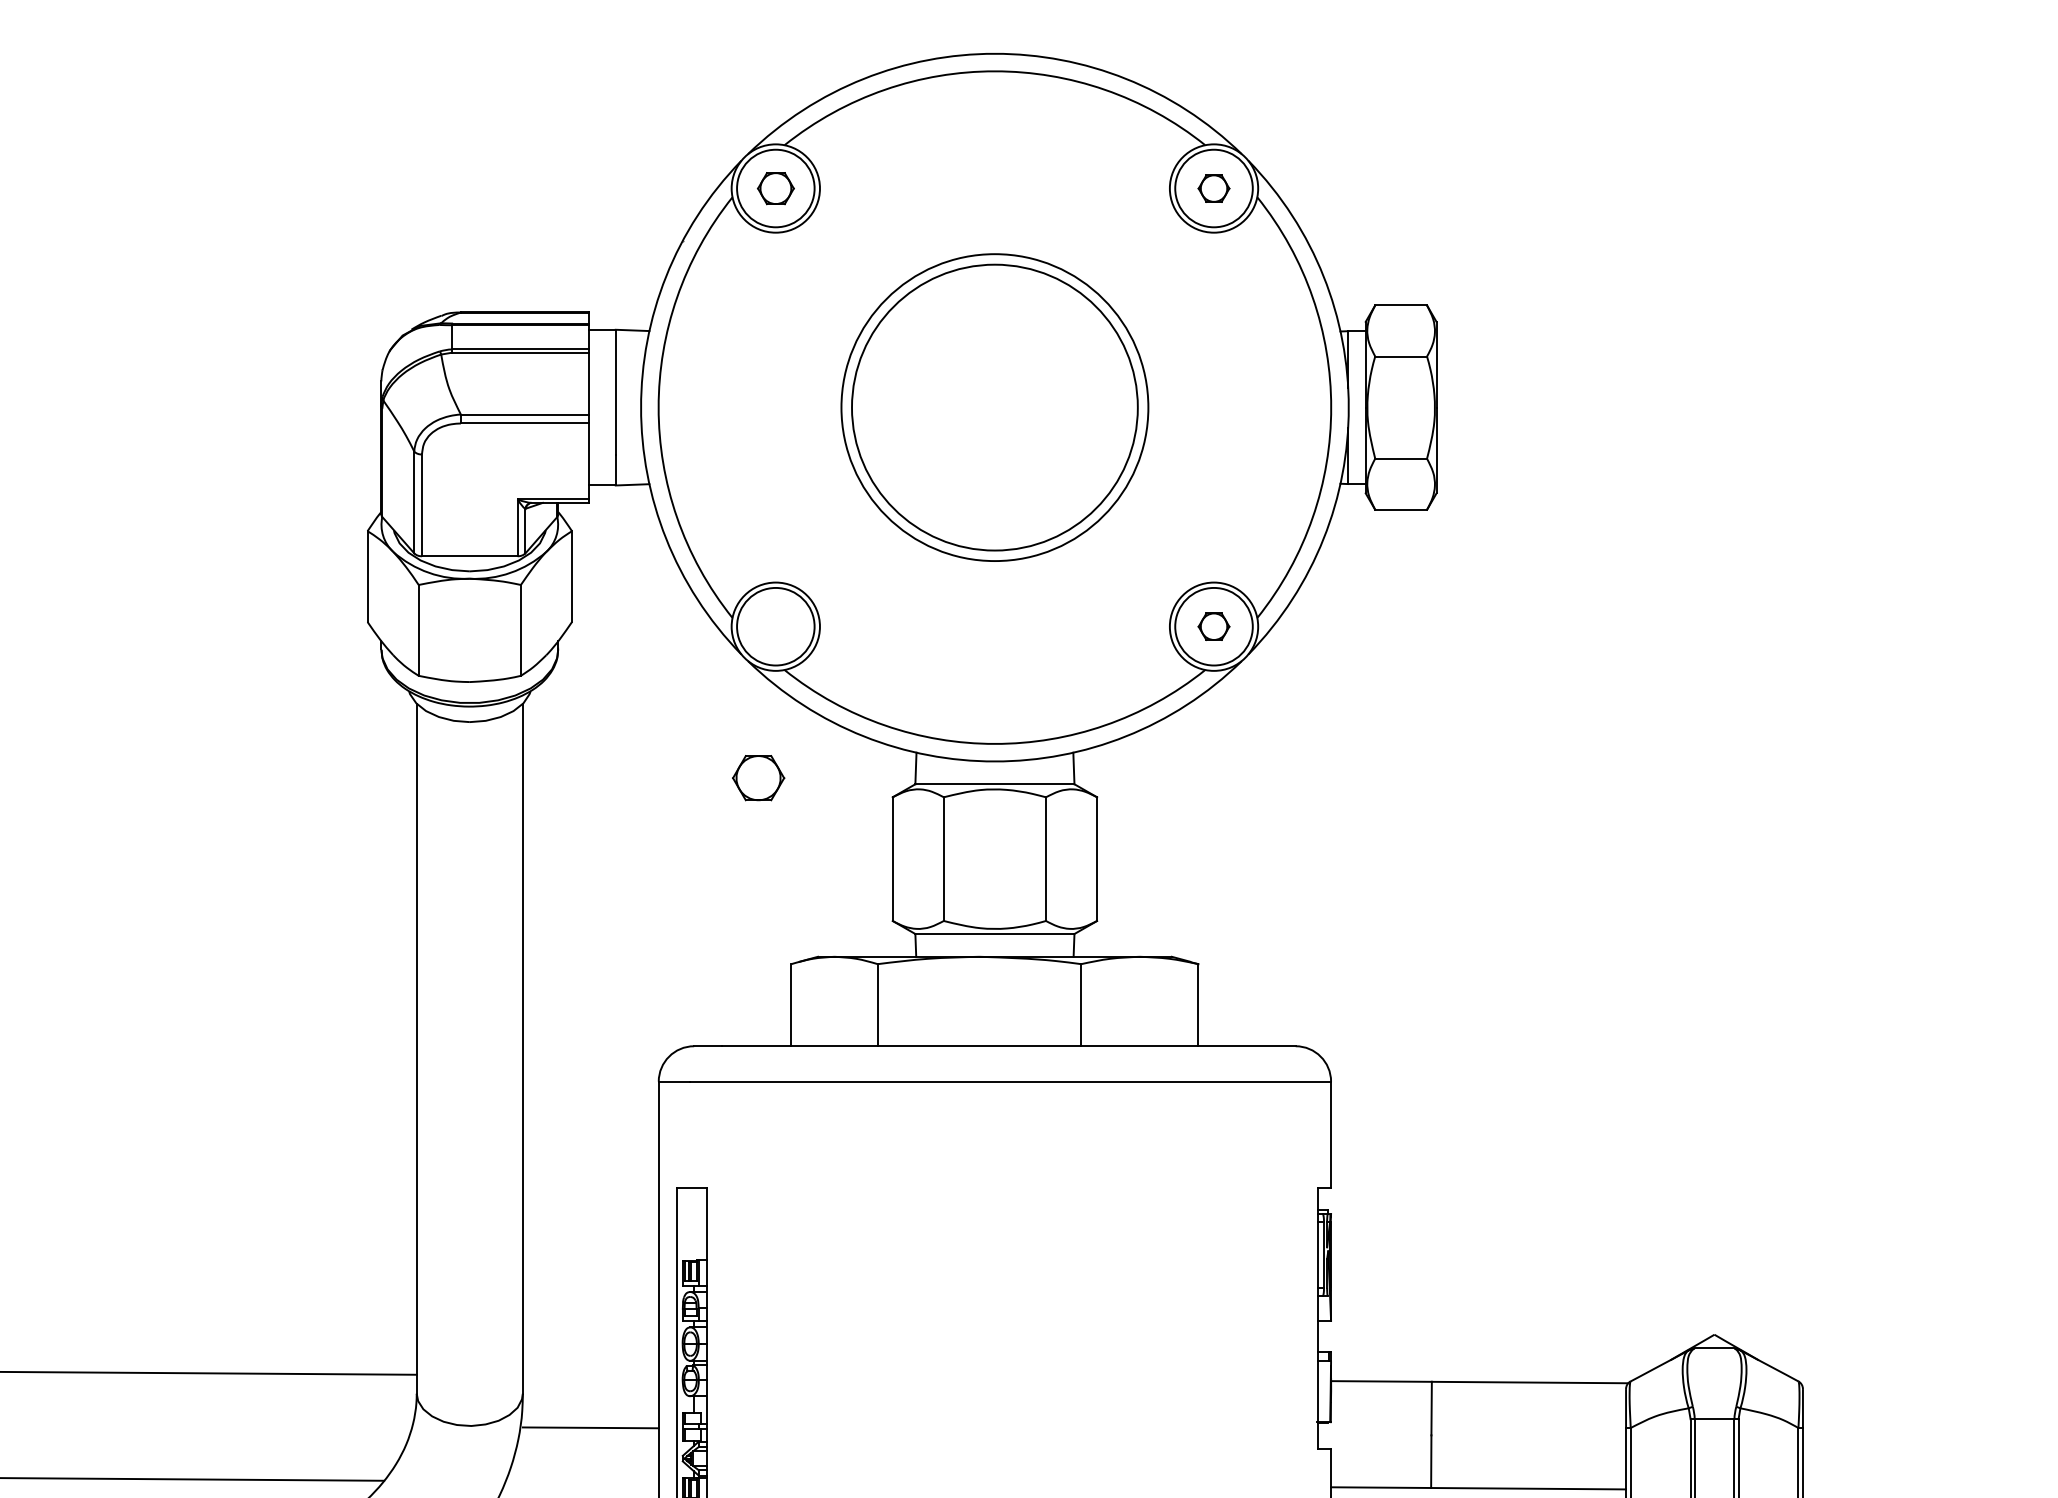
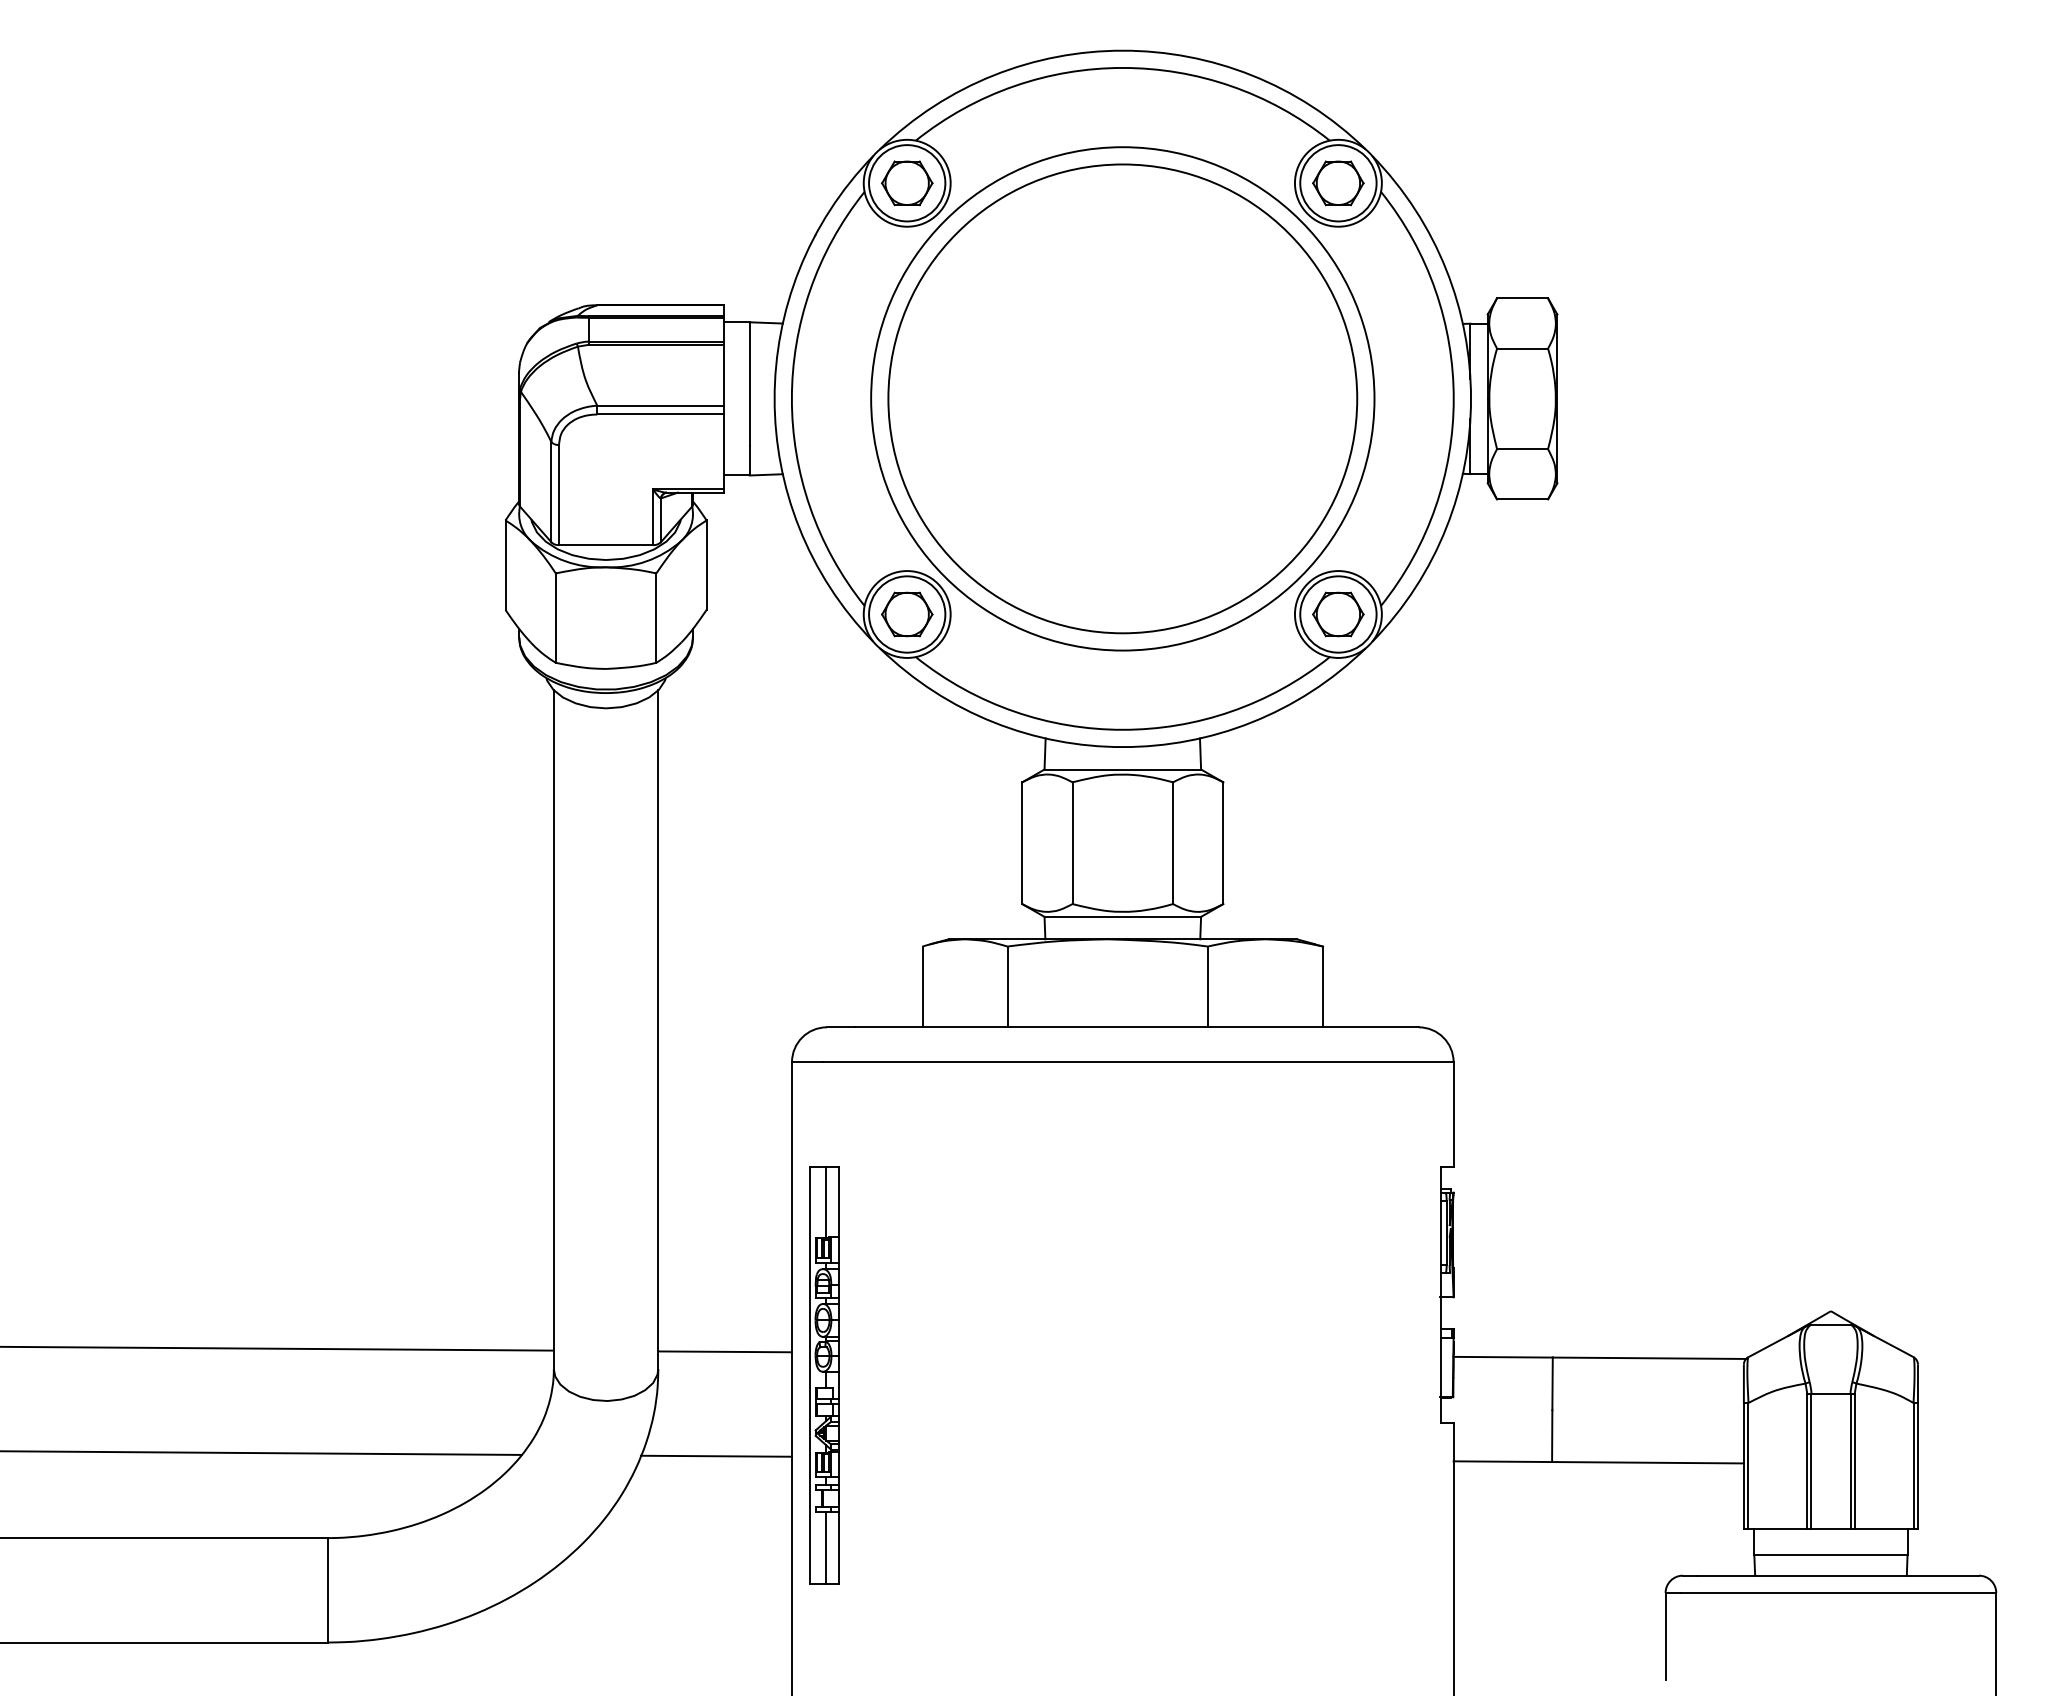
part: (776, 188) -> (907, 183), size x1.43
part: (1214, 188) -> (1338, 183), size x1.67
circle: (994, 407) -> (1122, 398), size x1.67
circle: (994, 407) -> (1122, 398), size x1.67
part: (1214, 626) -> (1338, 614), size x1.67
part: (758, 778) -> (907, 614), moved
line: (693, 1224) -> (826, 1202), added
line: (591, 1427) -> (725, 1351), moved
line: (582, 1481) -> (716, 1455), added

